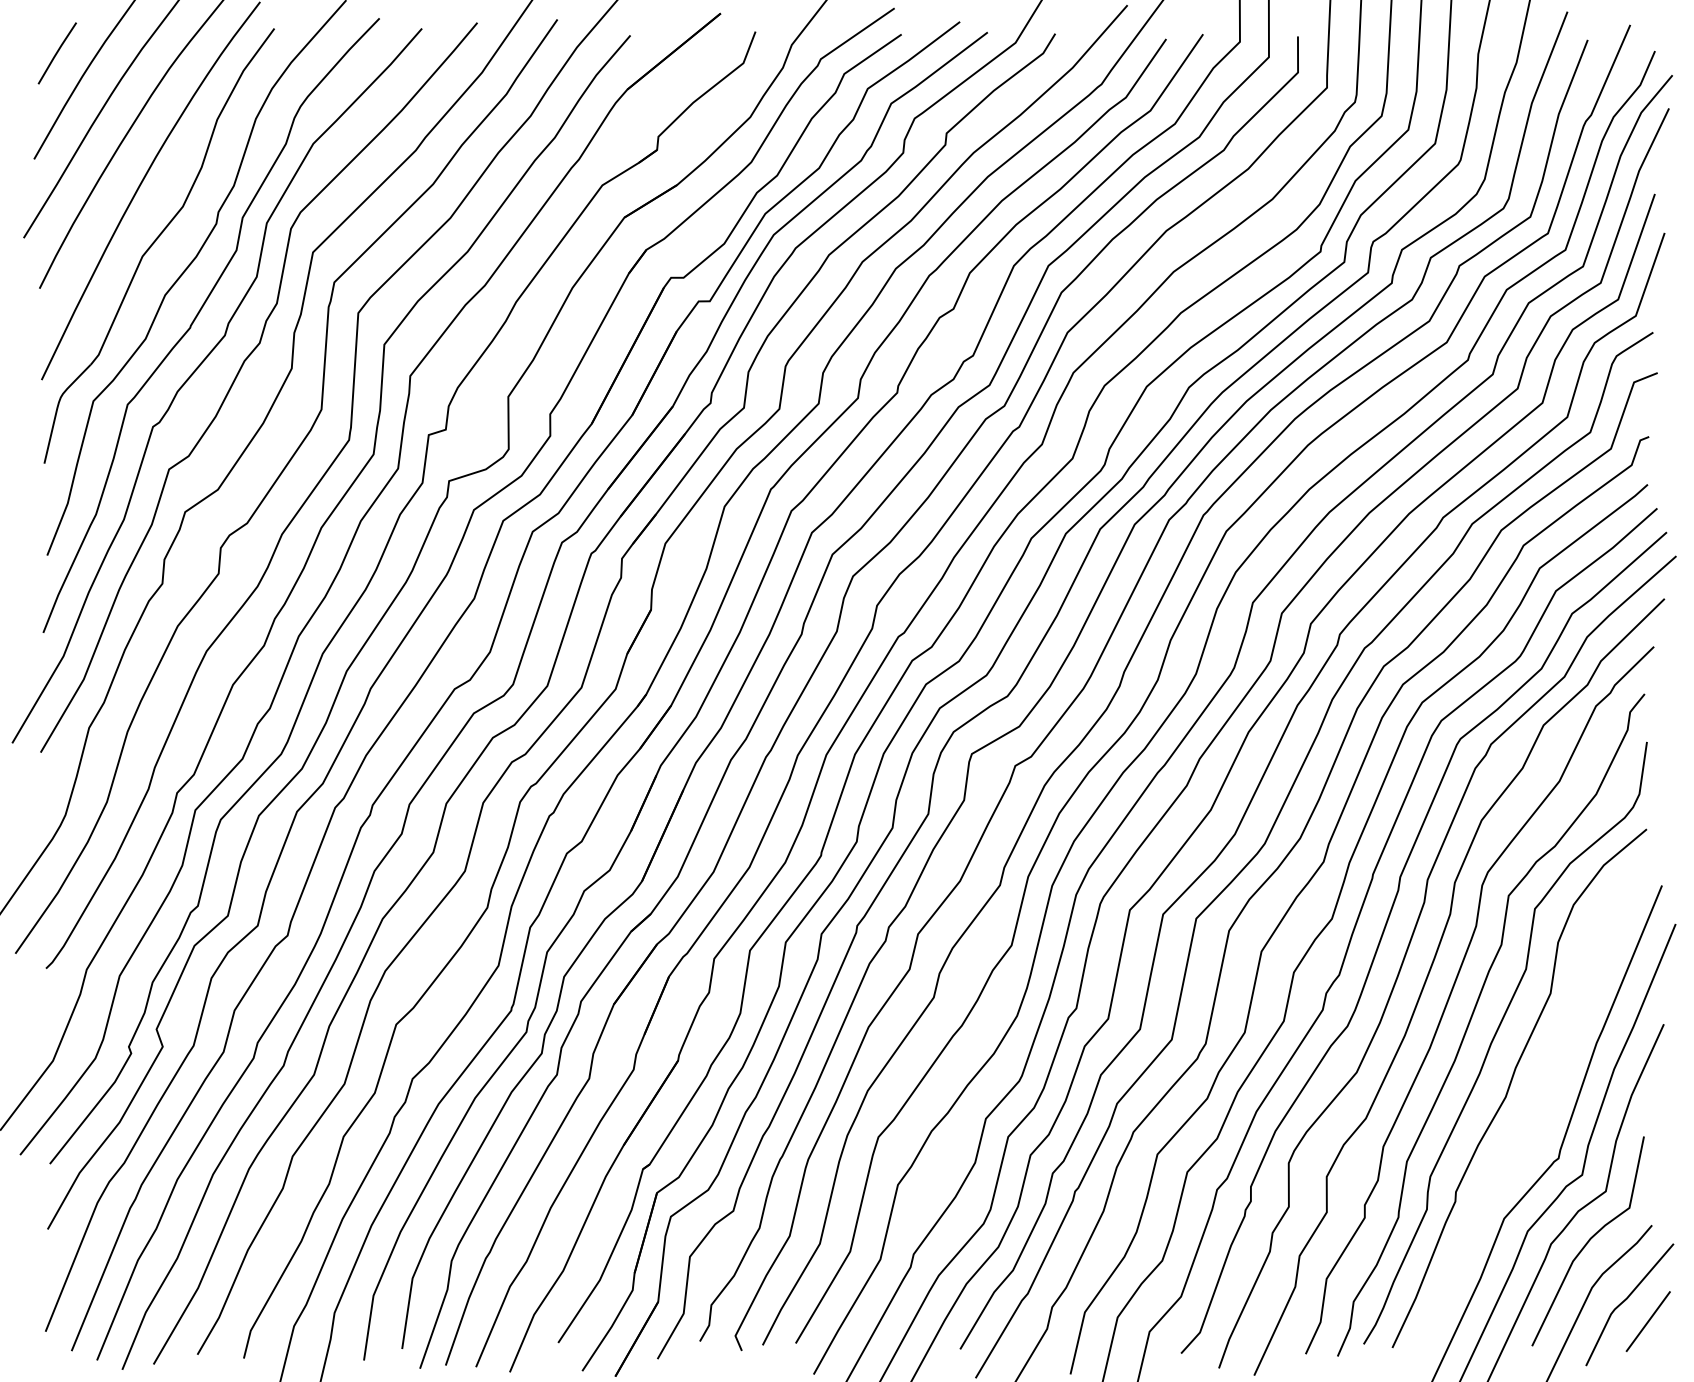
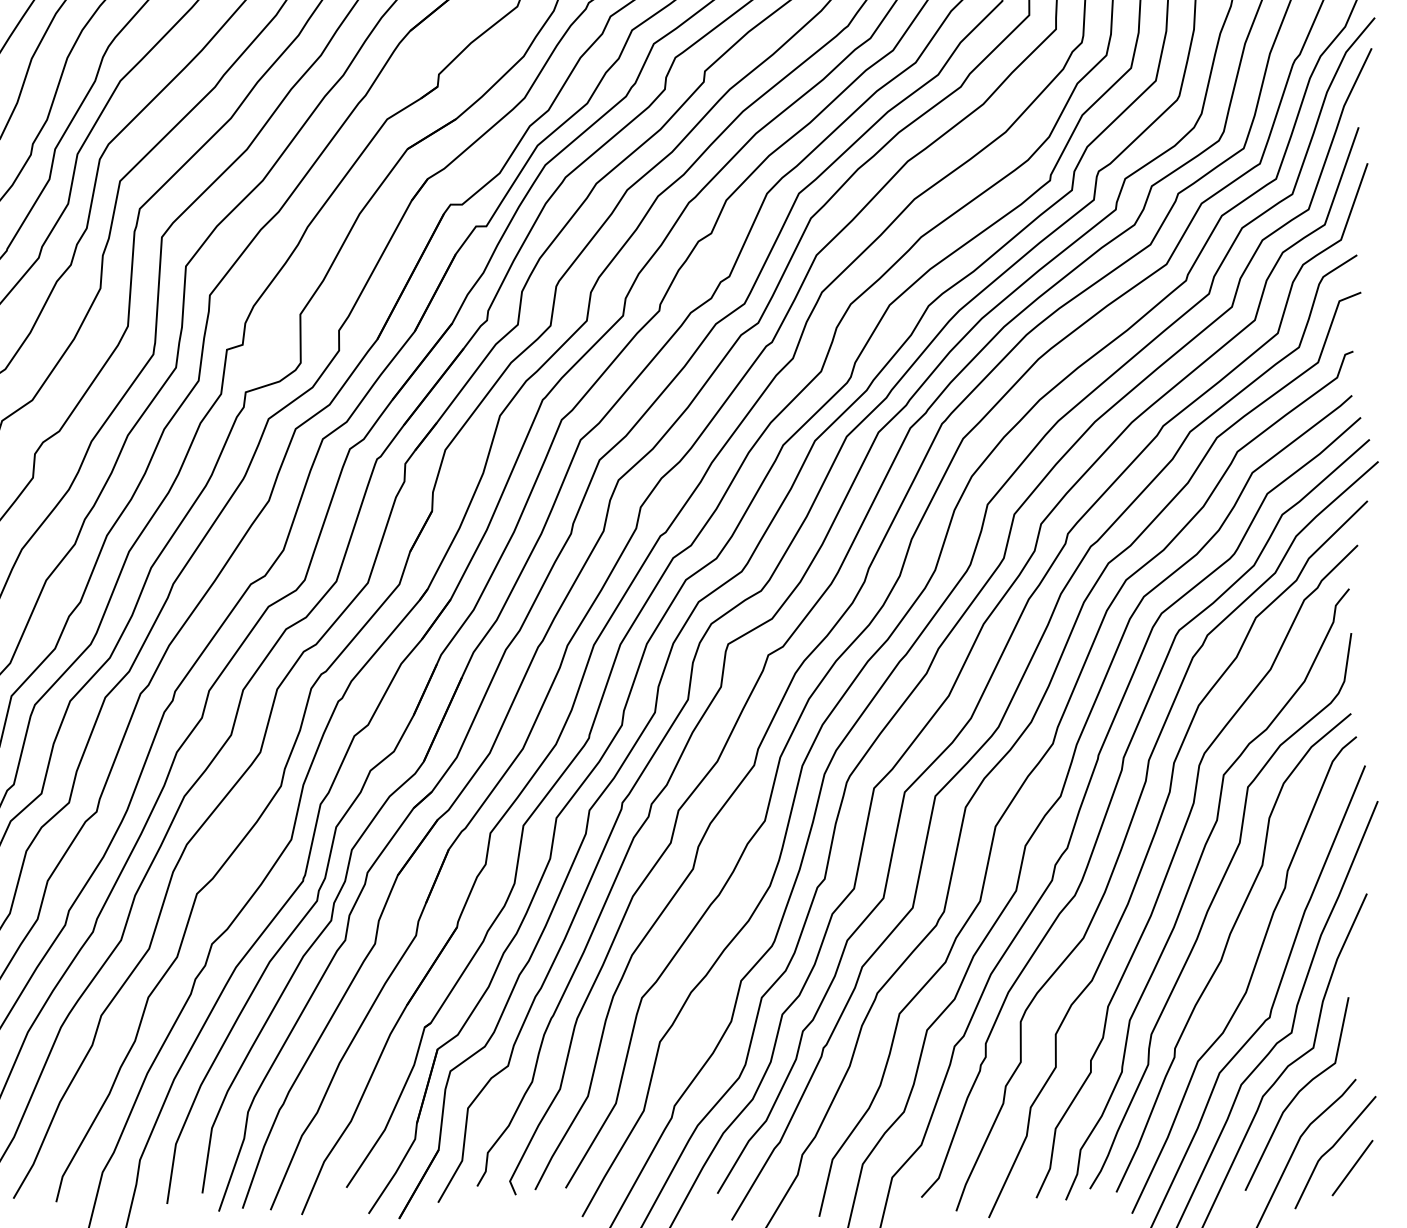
curve: (1537, 1114) -> (1250, 976), added

